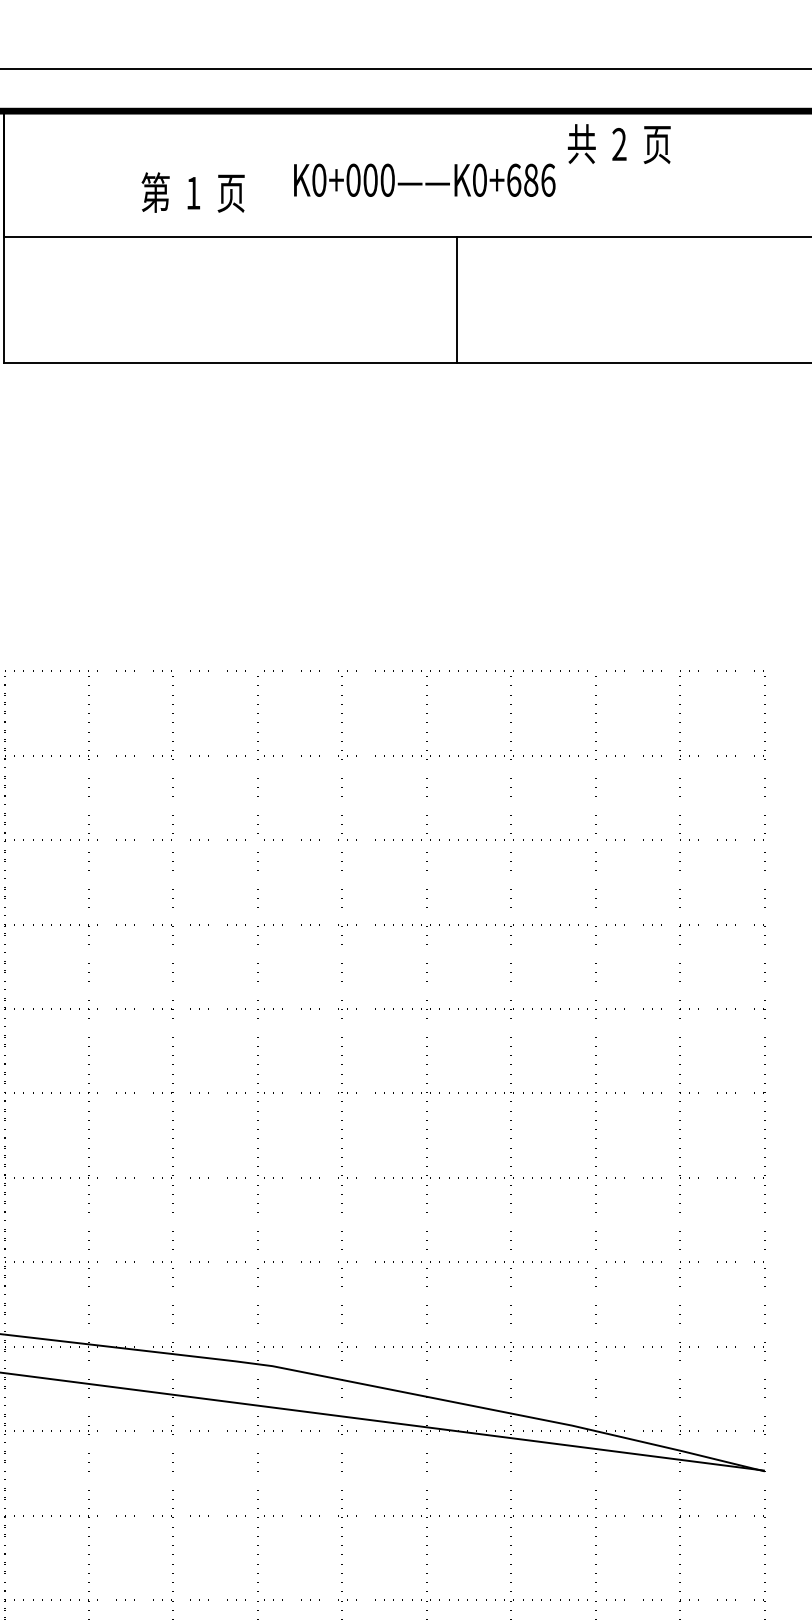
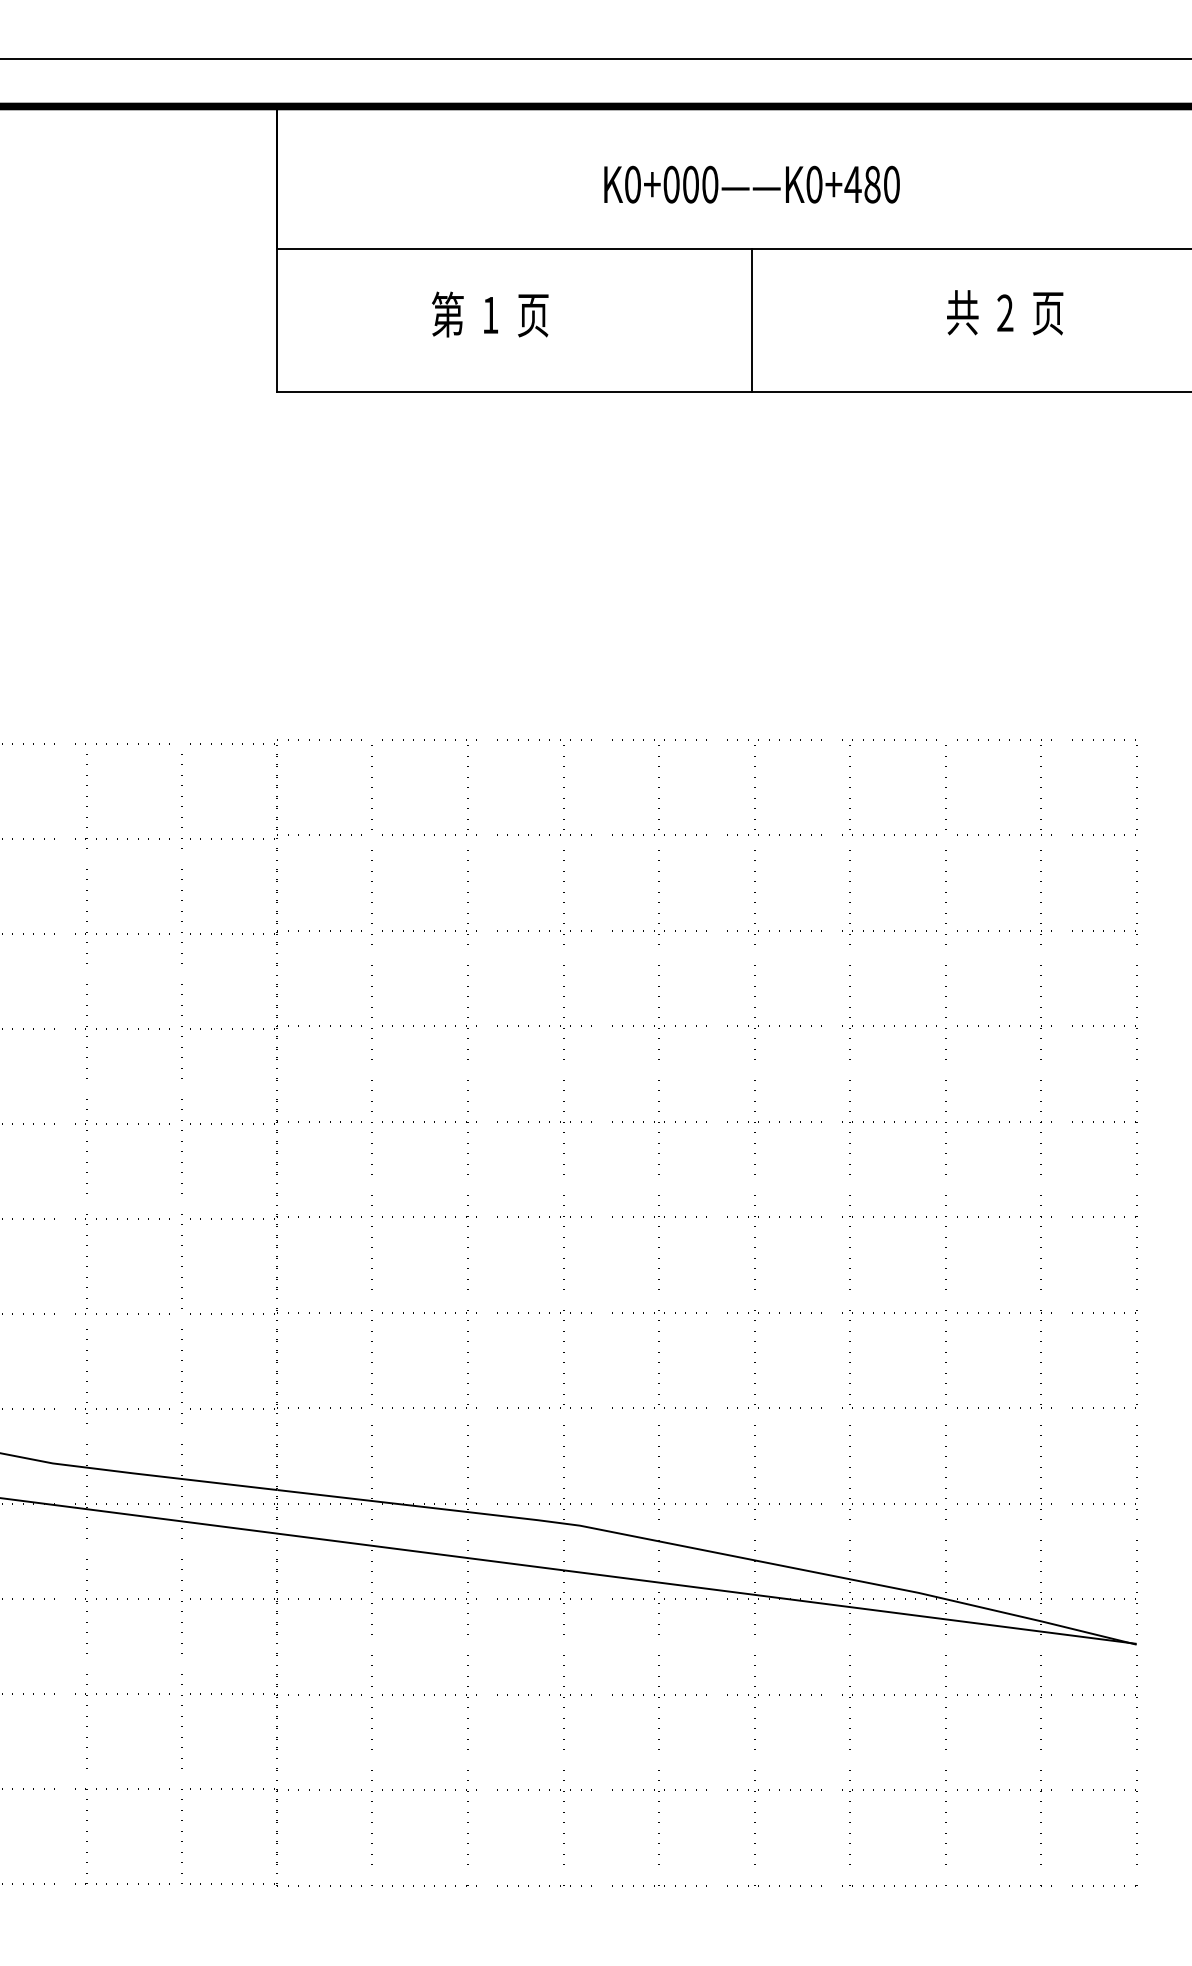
text: (619, 143) -> (1005, 312), moved
text: (531, 180) -> (872, 184), K0+686 -> K0+480
text: (193, 192) -> (490, 314), moved
line: (457, 300) -> (752, 320), moved

